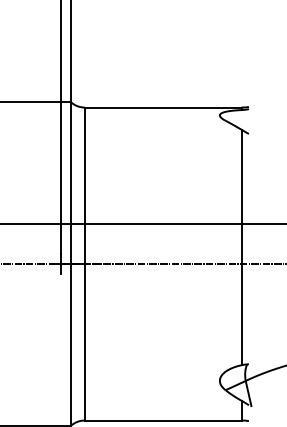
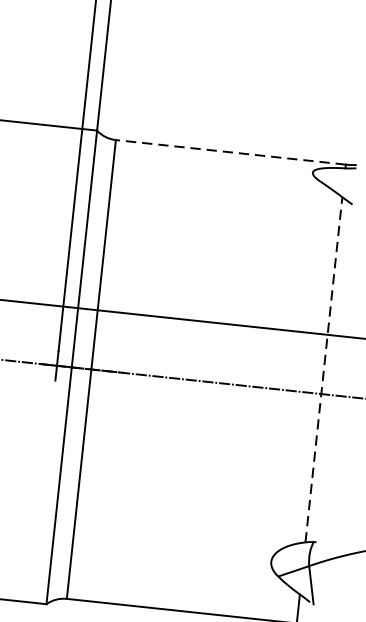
line: (162, 107) -> (230, 152), solid -> dashed
line: (241, 247) -> (323, 369), solid -> dashed

